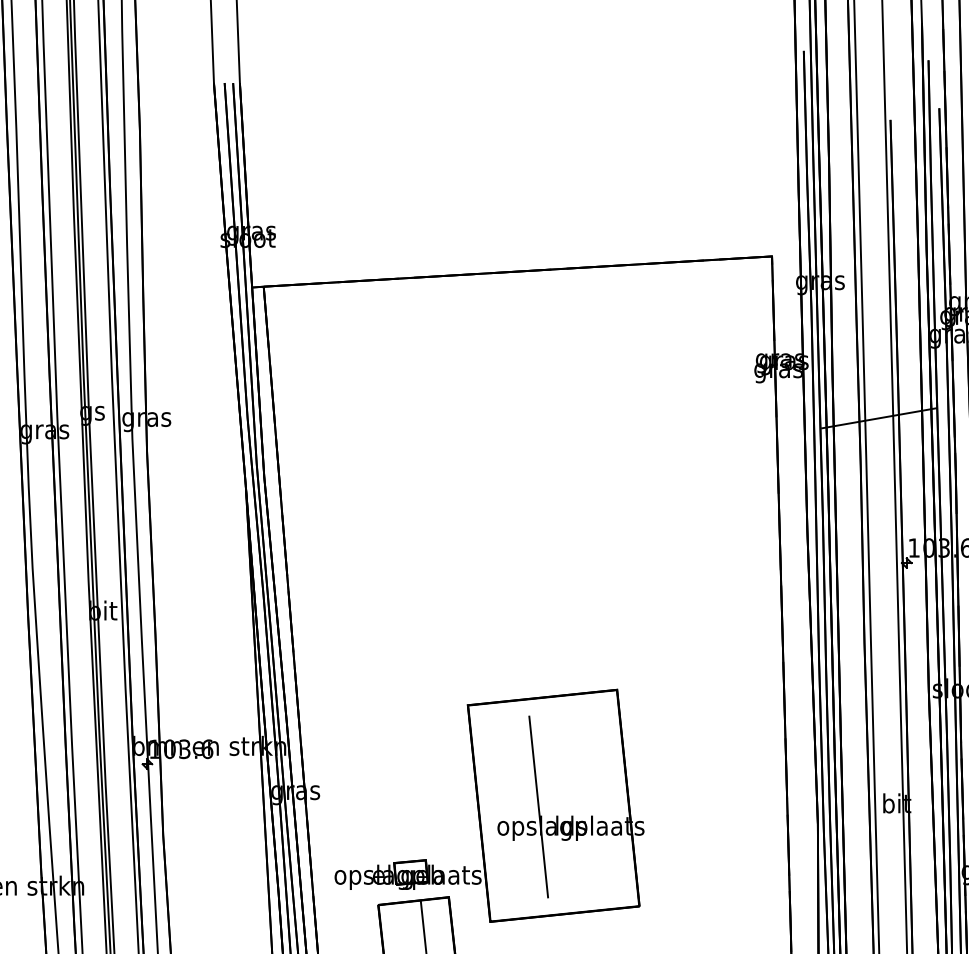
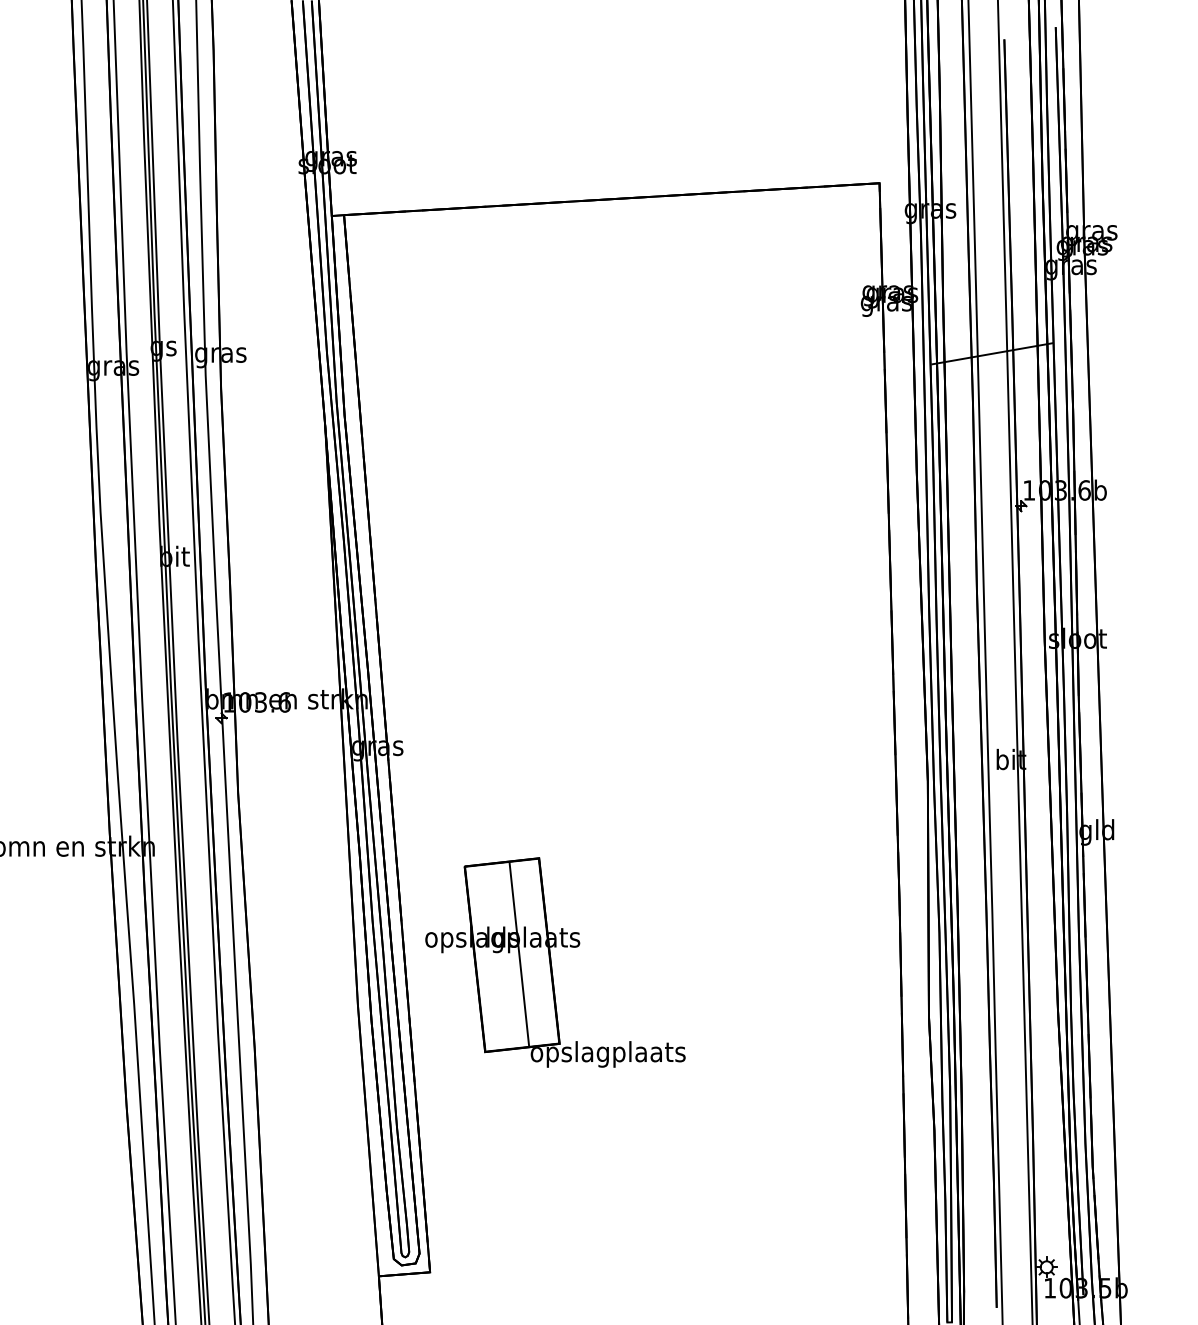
part: (489, 805) -> (581, 761), removed

